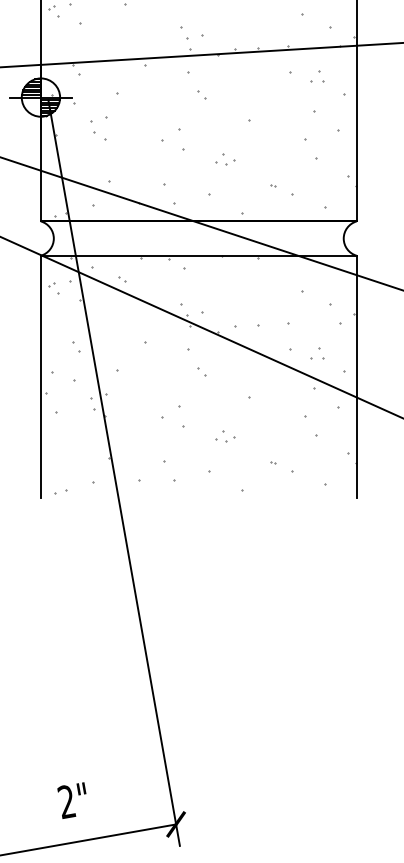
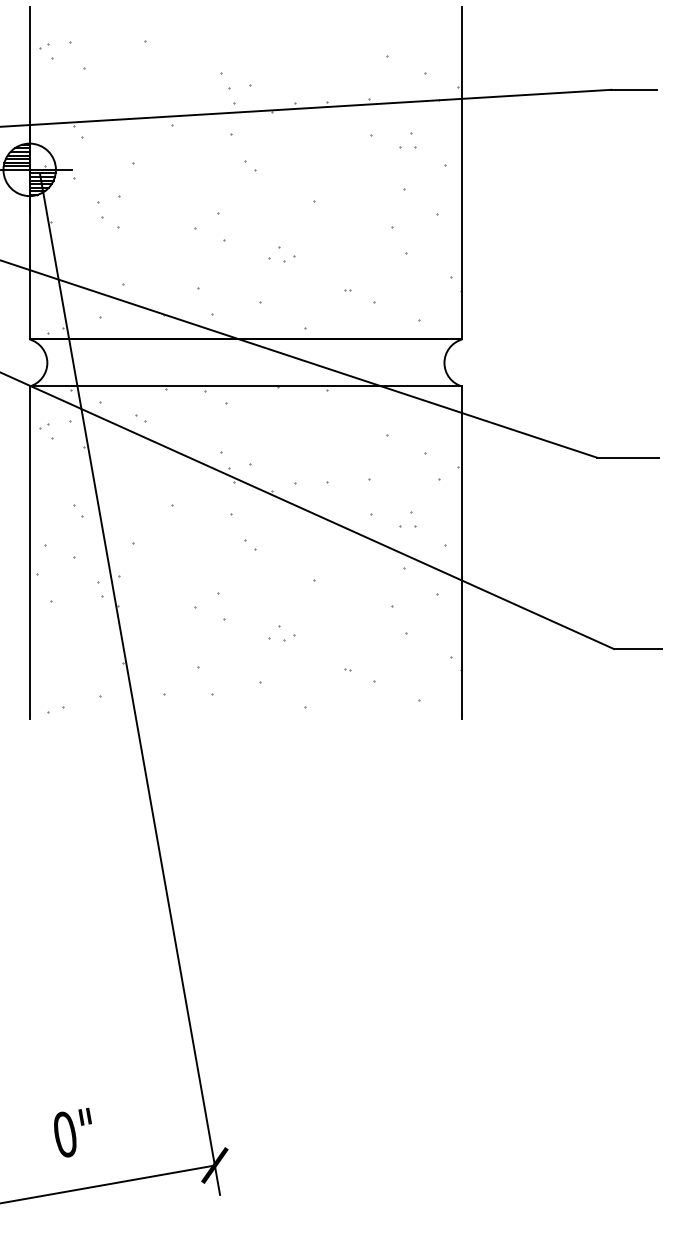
text: (66, 801) -> (64, 1134), 2" -> 0"

